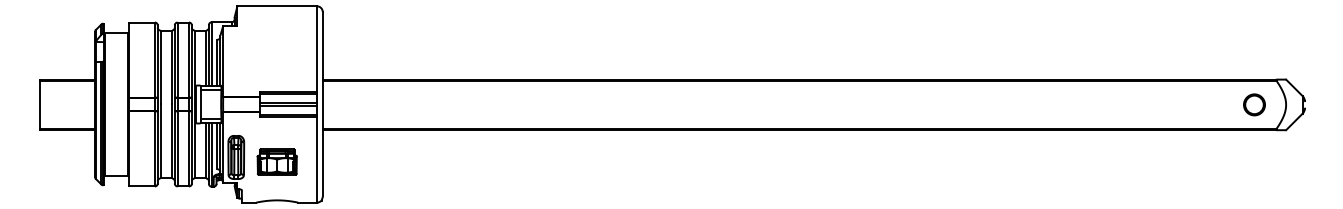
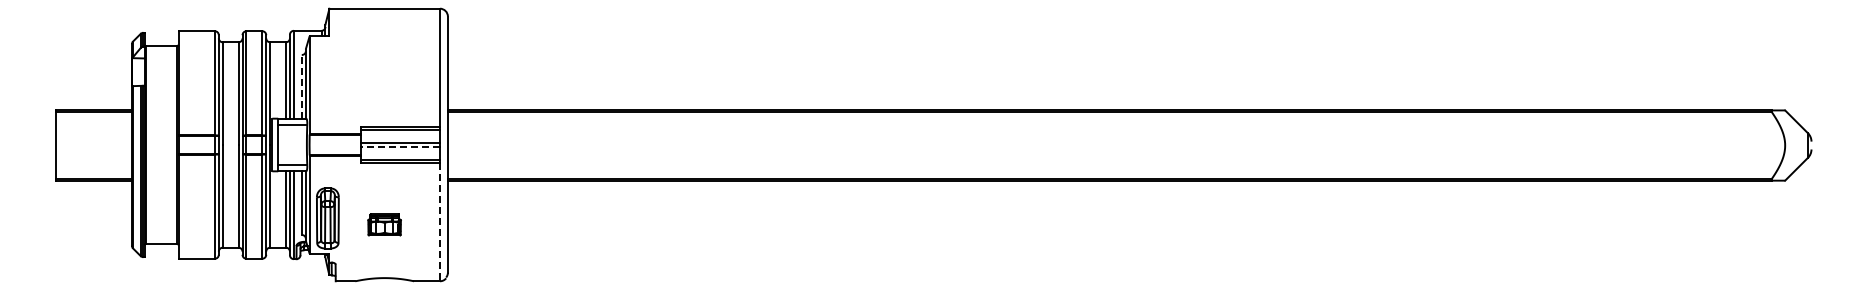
line: (217, 62) -> (301, 86), solid -> dashed
part: (1253, 104) -> (1740, 145), removed
line: (288, 106) -> (400, 147), solid -> dashed
line: (317, 160) -> (440, 222), solid -> dashed
part: (277, 161) -> (384, 224), size x0.6

